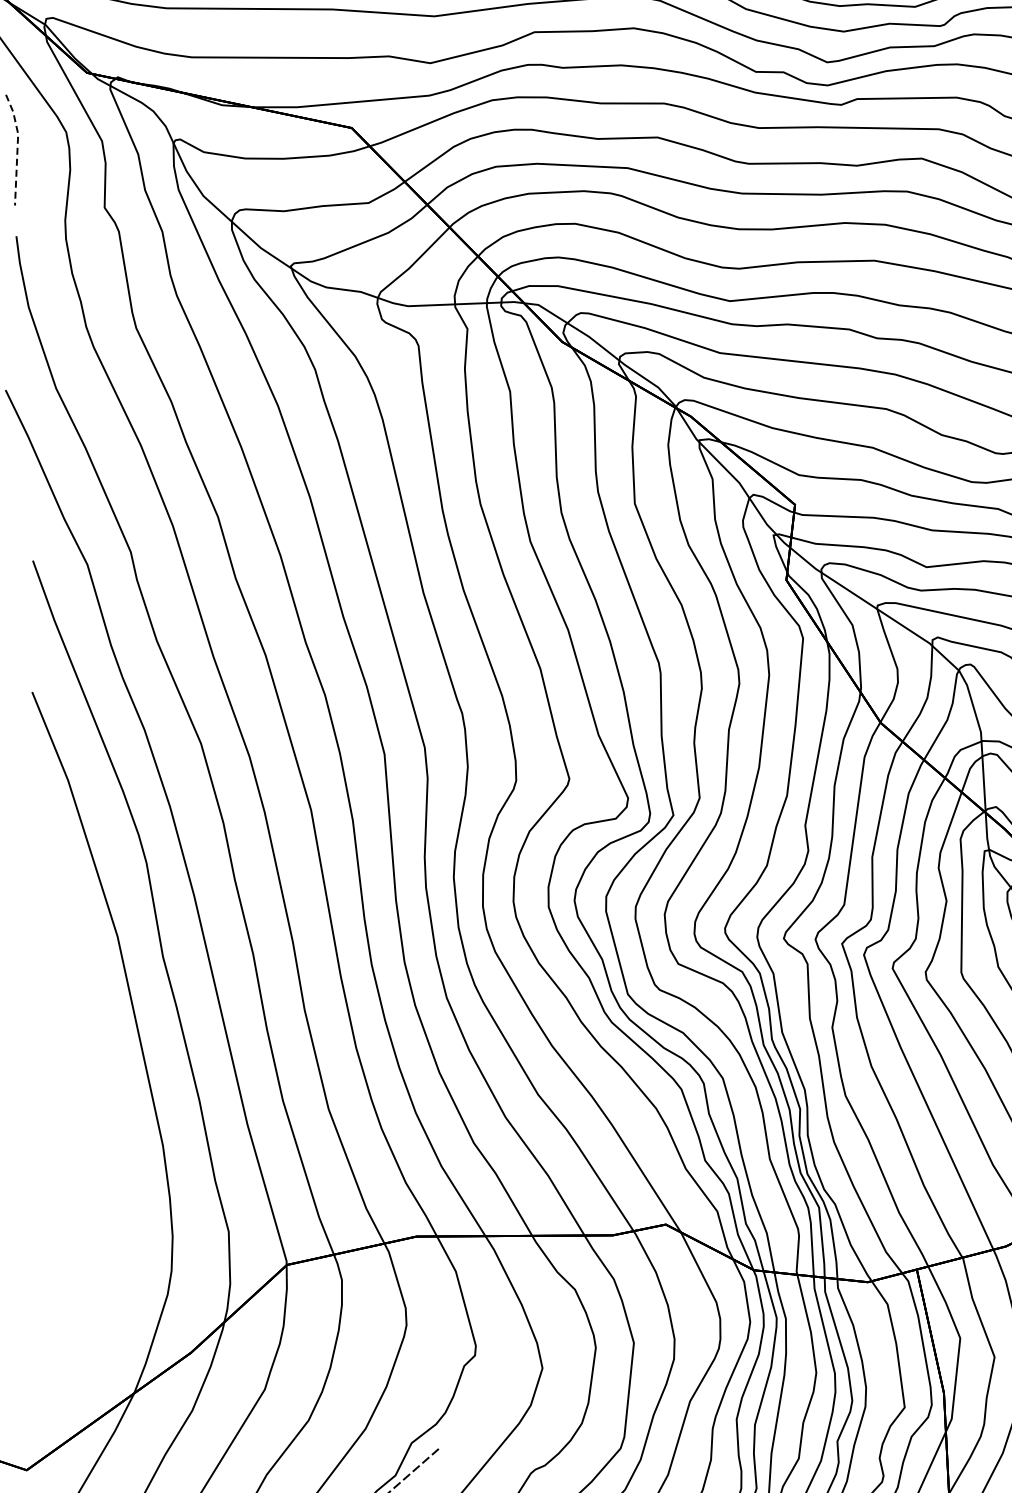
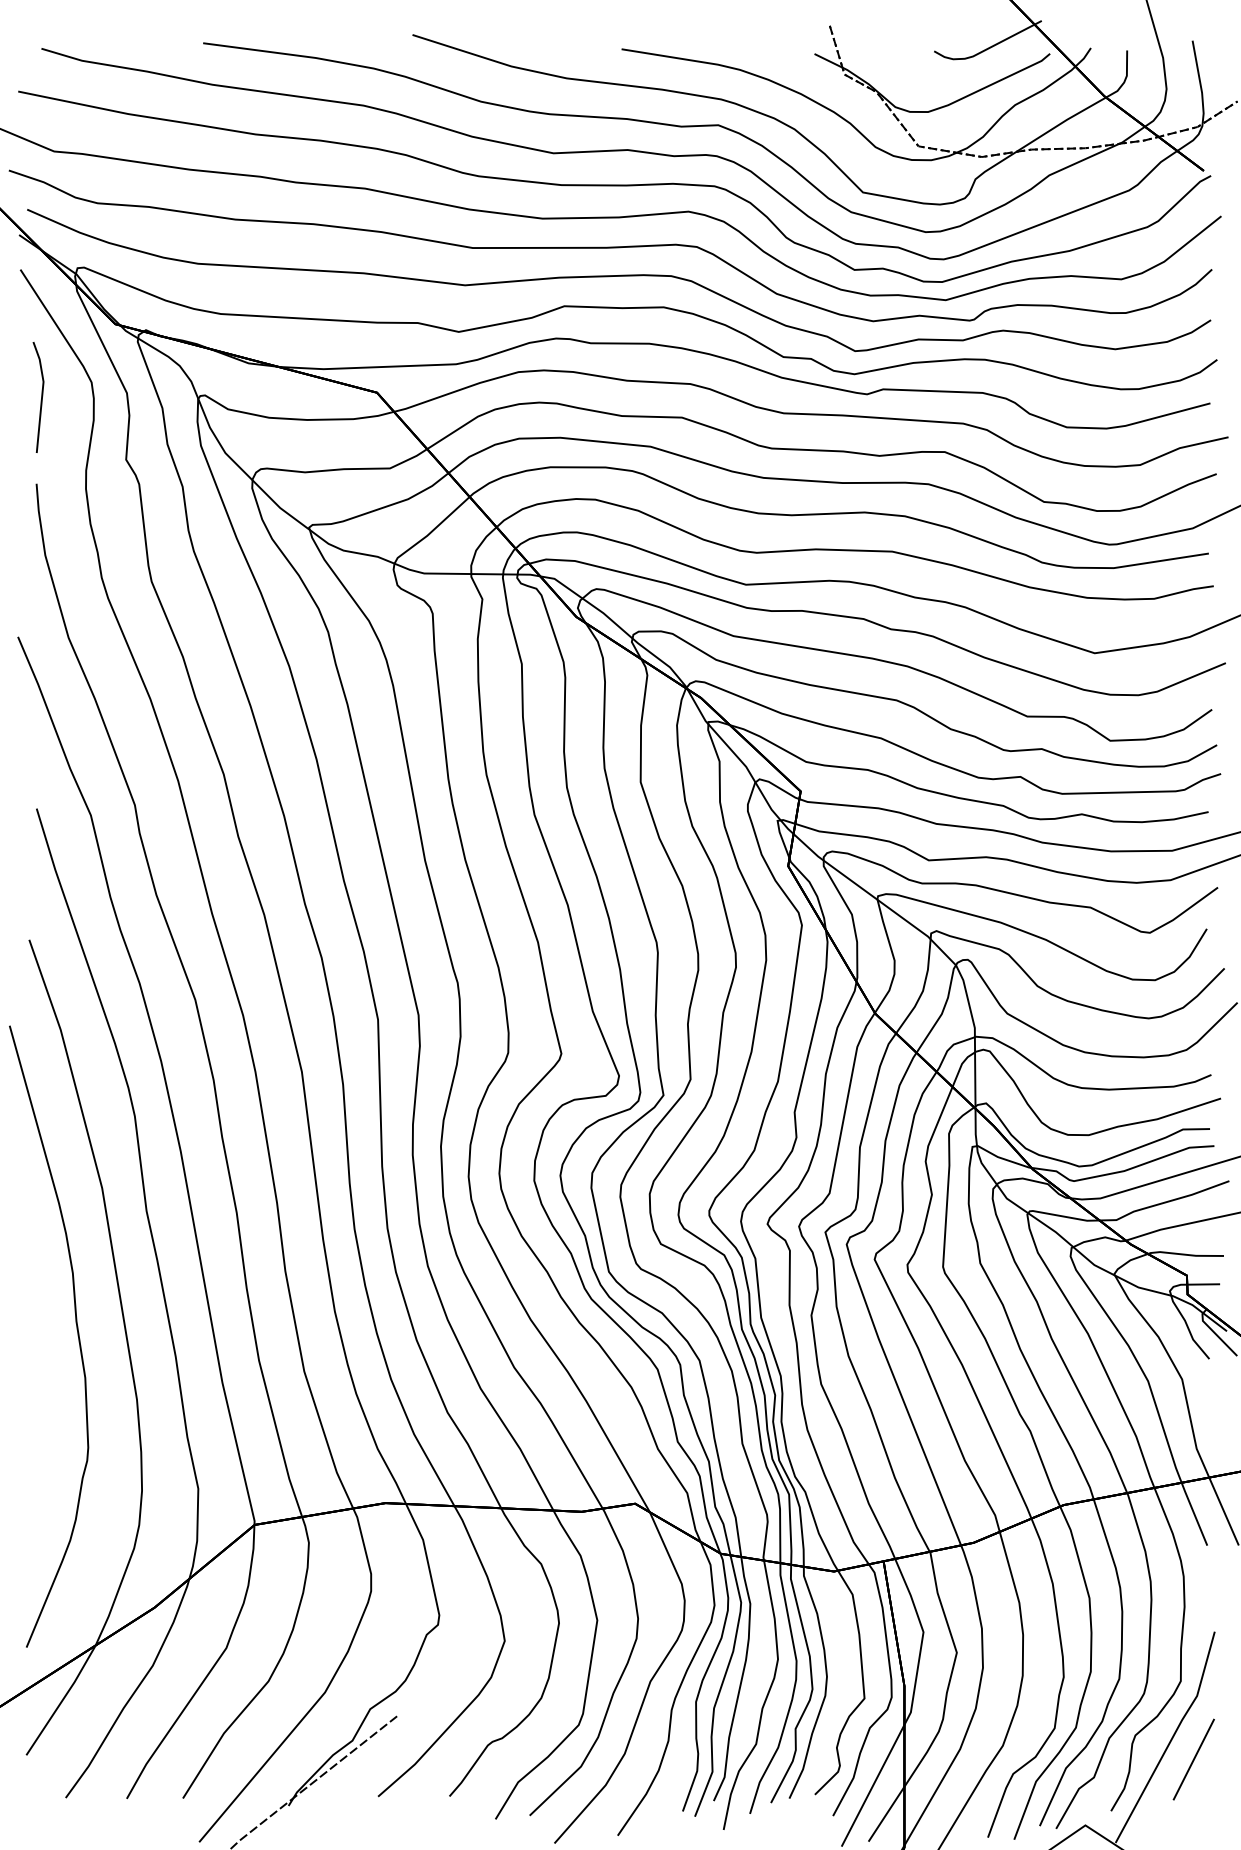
line: (17, 147) -> (42, 395), dashed -> solid
curve: (99, 1078) -> (76, 1329), added

